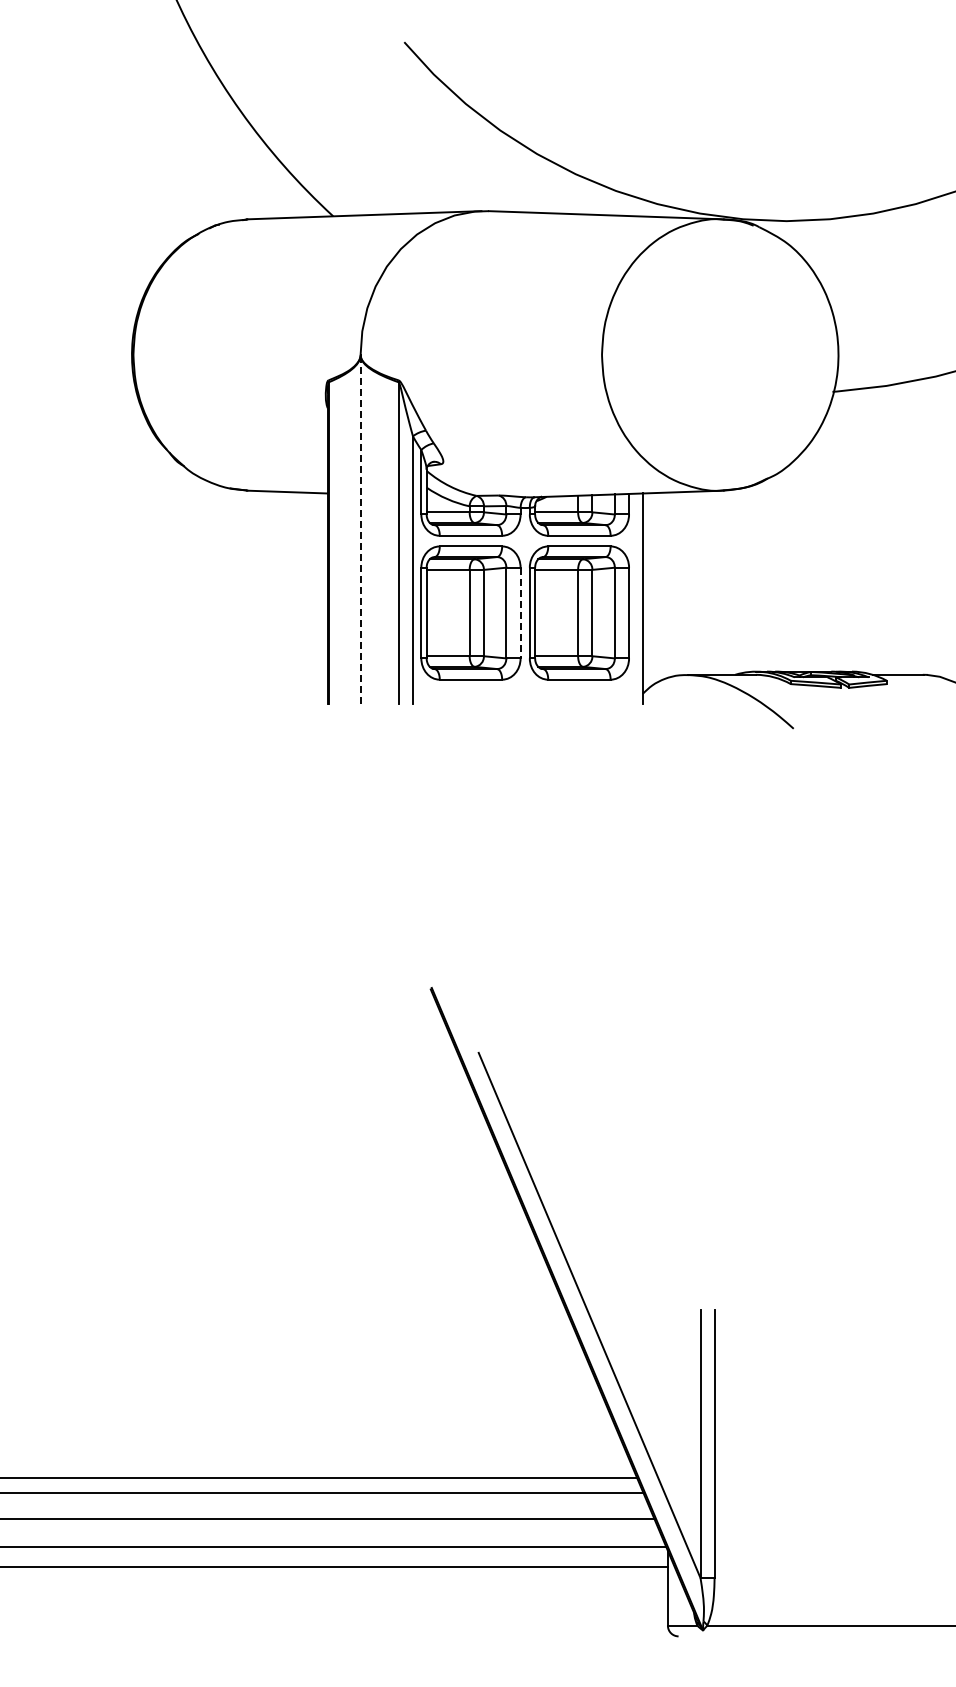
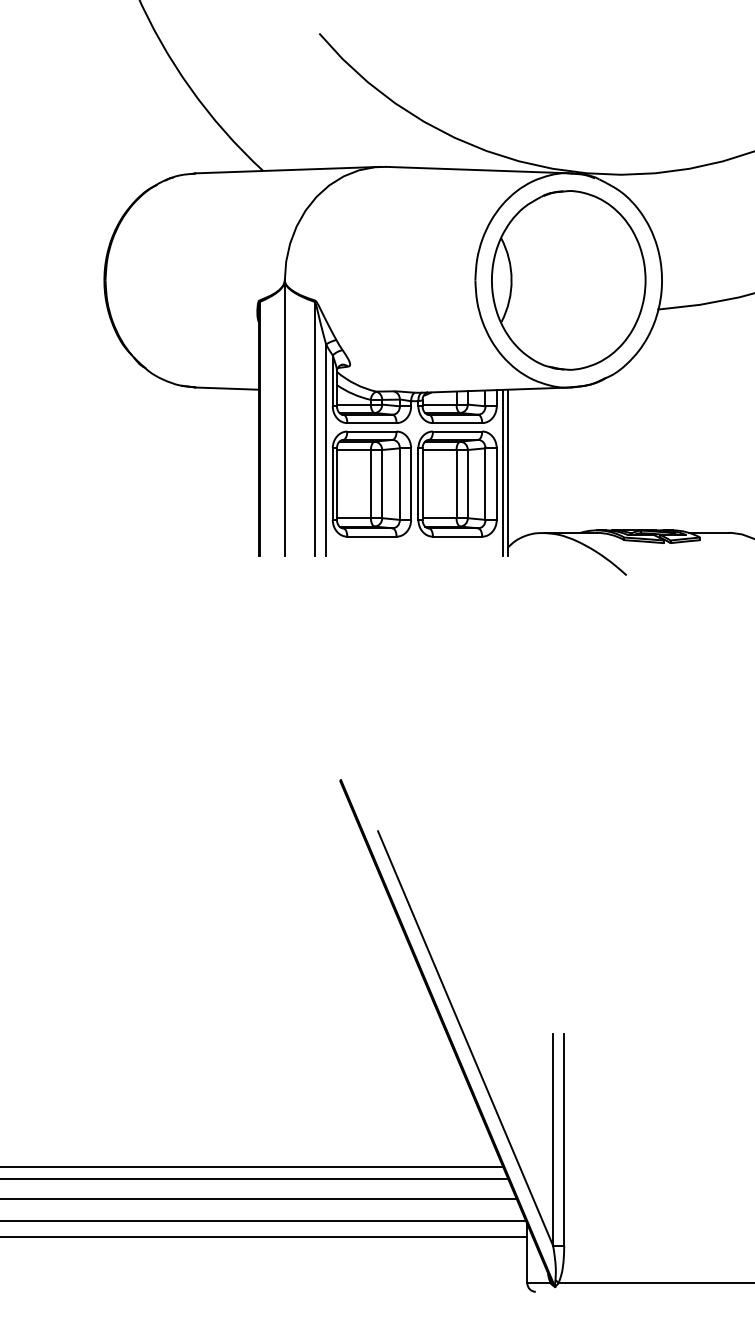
part: (720, 354) -> (568, 280), added
line: (360, 530) -> (284, 418), dashed -> solid
line: (637, 598) -> (503, 472), added
line: (520, 613) -> (411, 484), dashed -> solid

